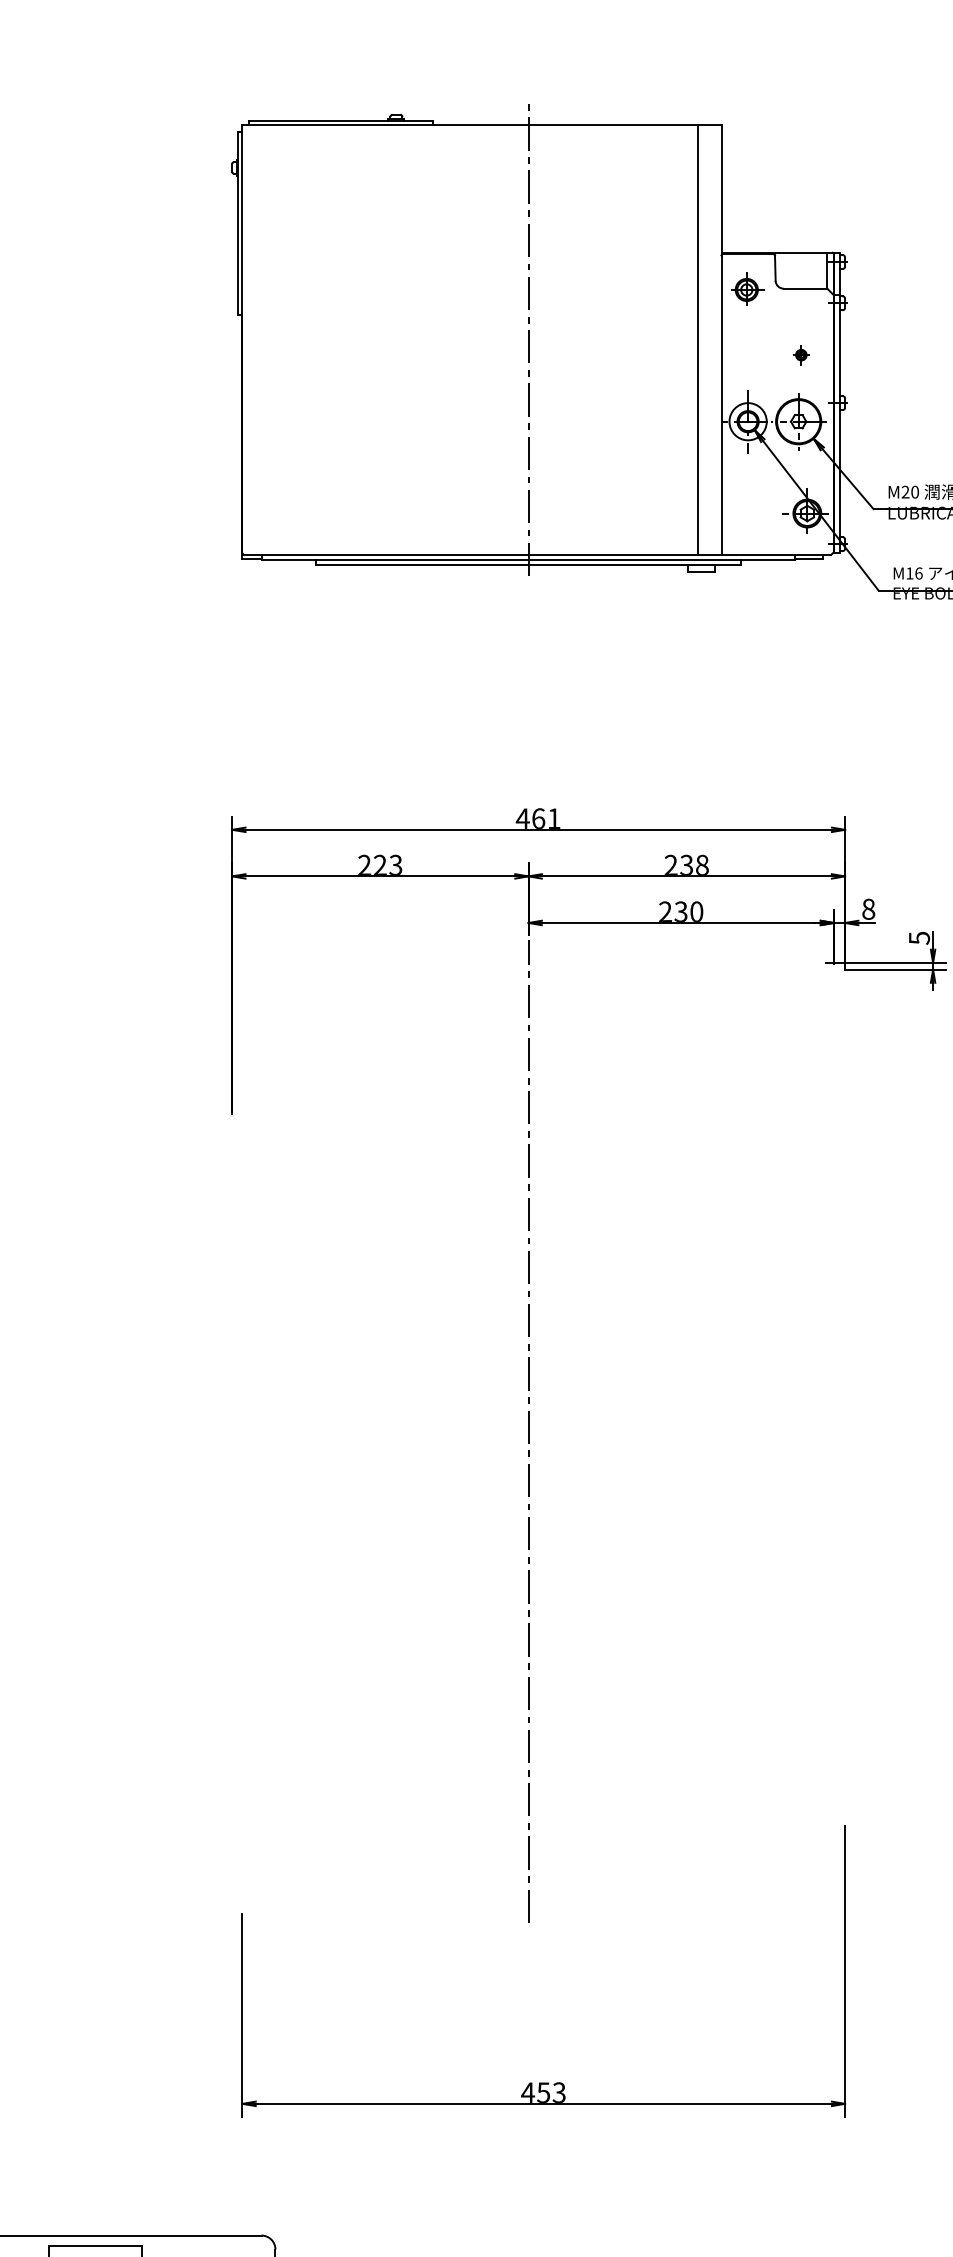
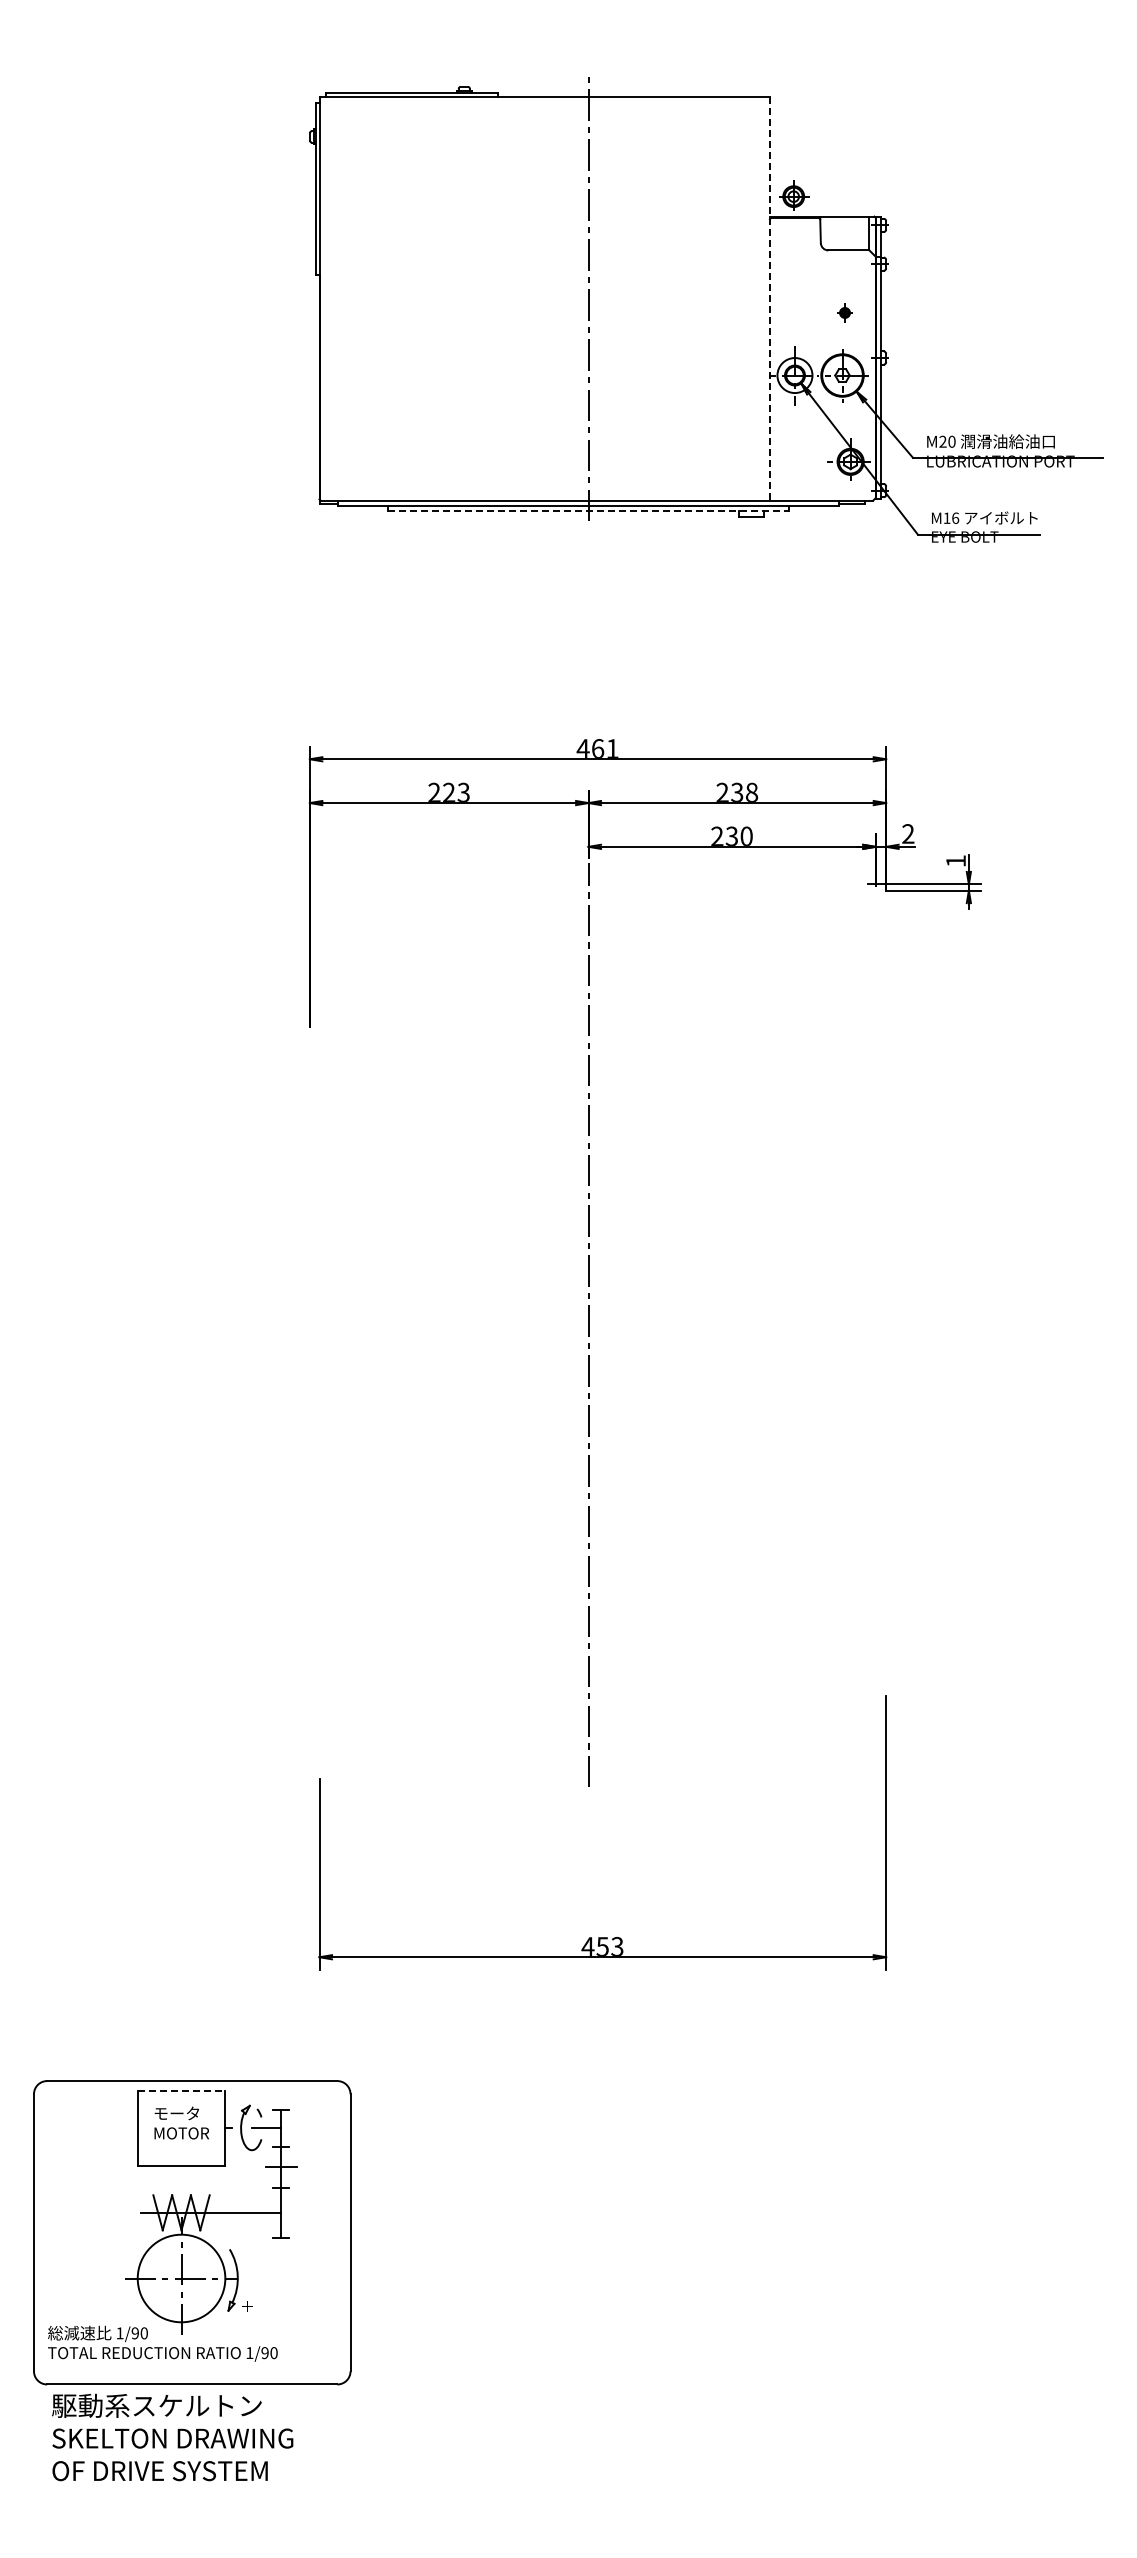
part: (747, 288) -> (794, 195), moved
line: (697, 339) -> (747, 298), removed
line: (721, 340) -> (769, 299), solid -> dashed
line: (529, 565) -> (589, 510), solid -> dashed
text: (868, 908) -> (908, 833), 8 -> 2
text: (918, 938) -> (955, 861), 5 -> 1
line: (95, 2245) -> (181, 2090), solid -> dashed

